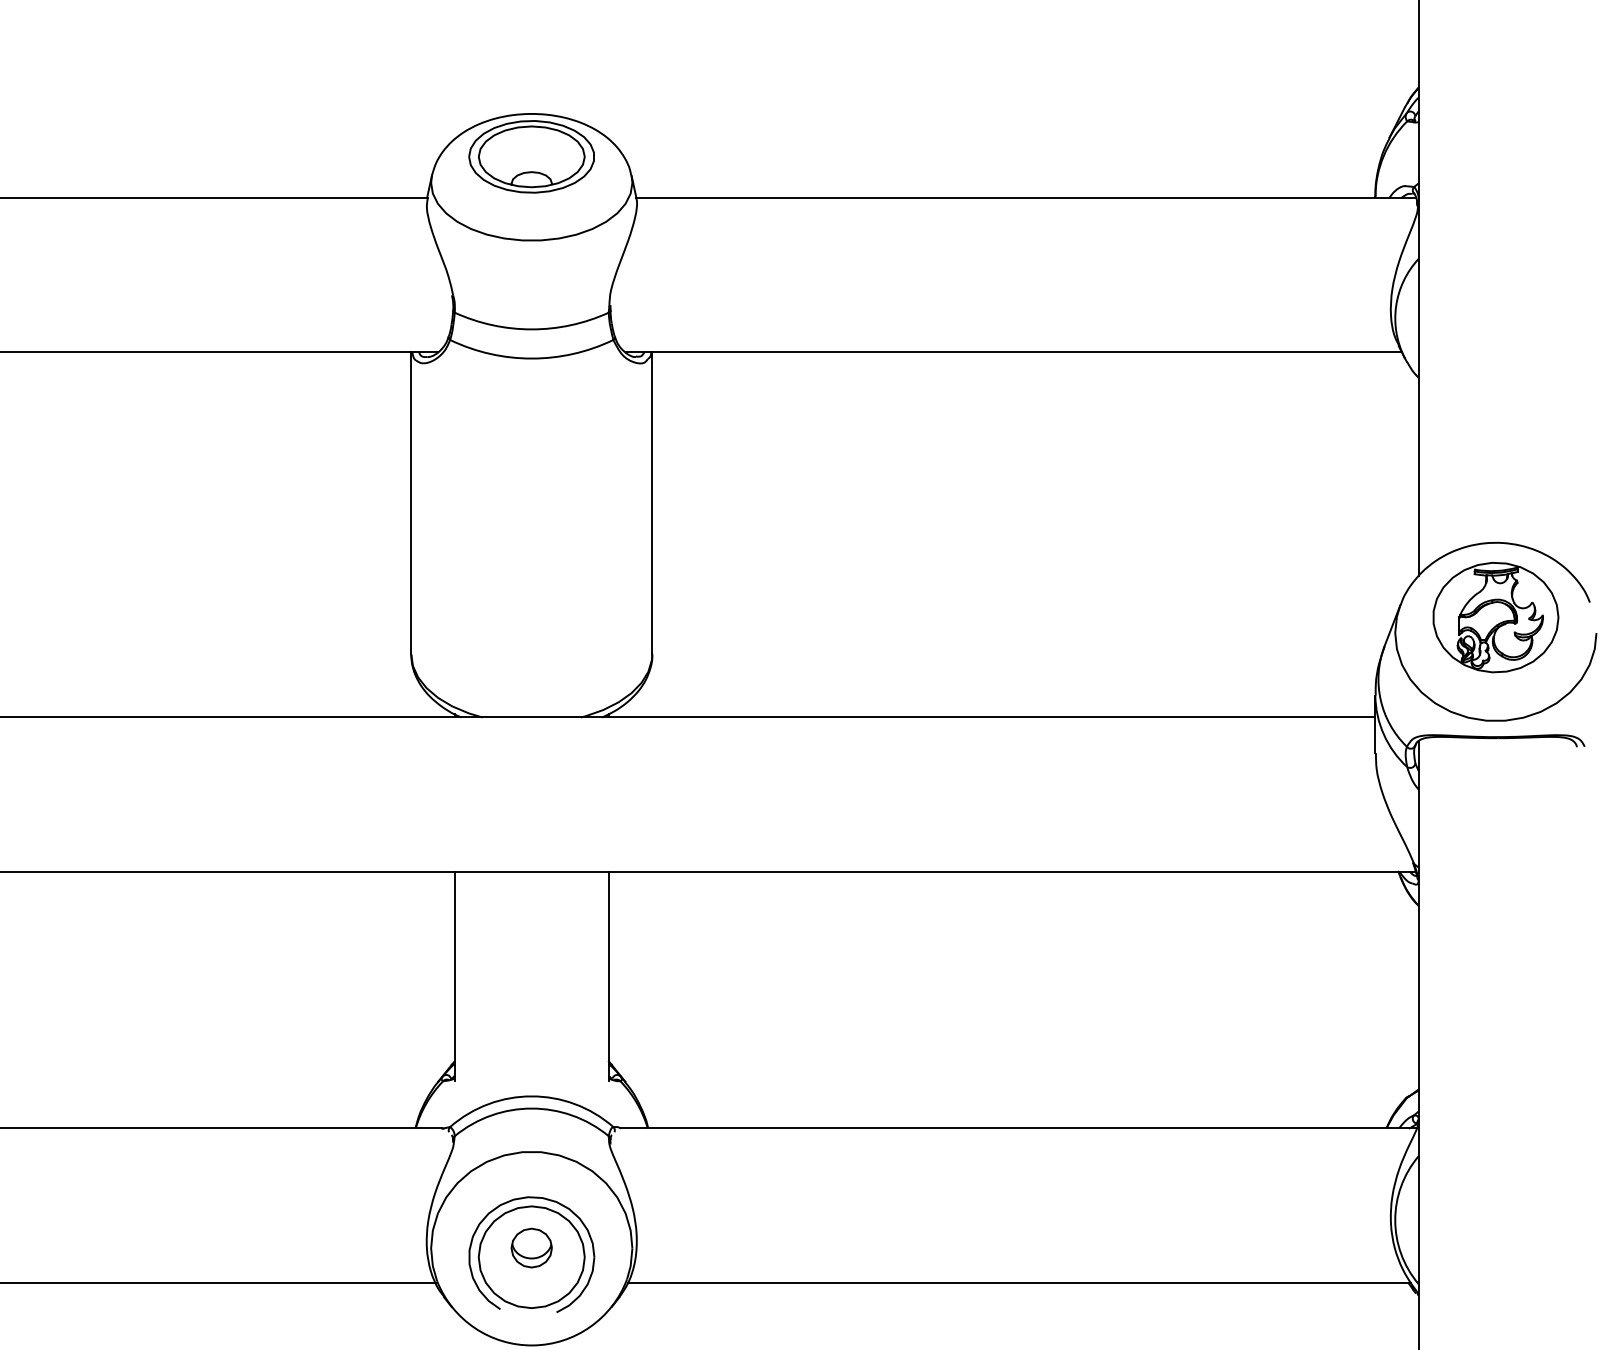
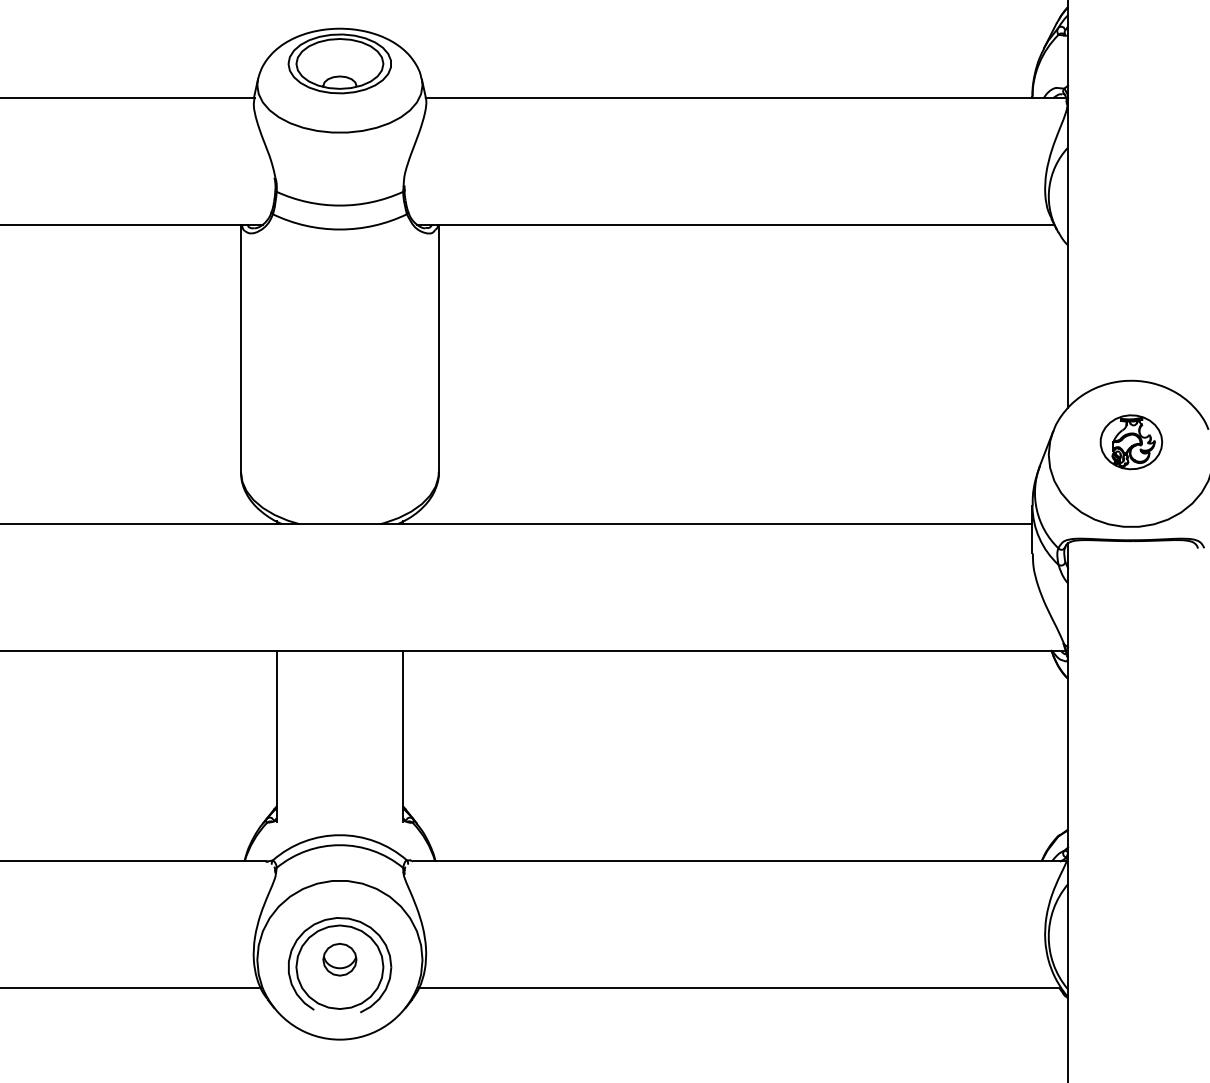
part: (1495, 617) -> (1131, 442), size x0.6

